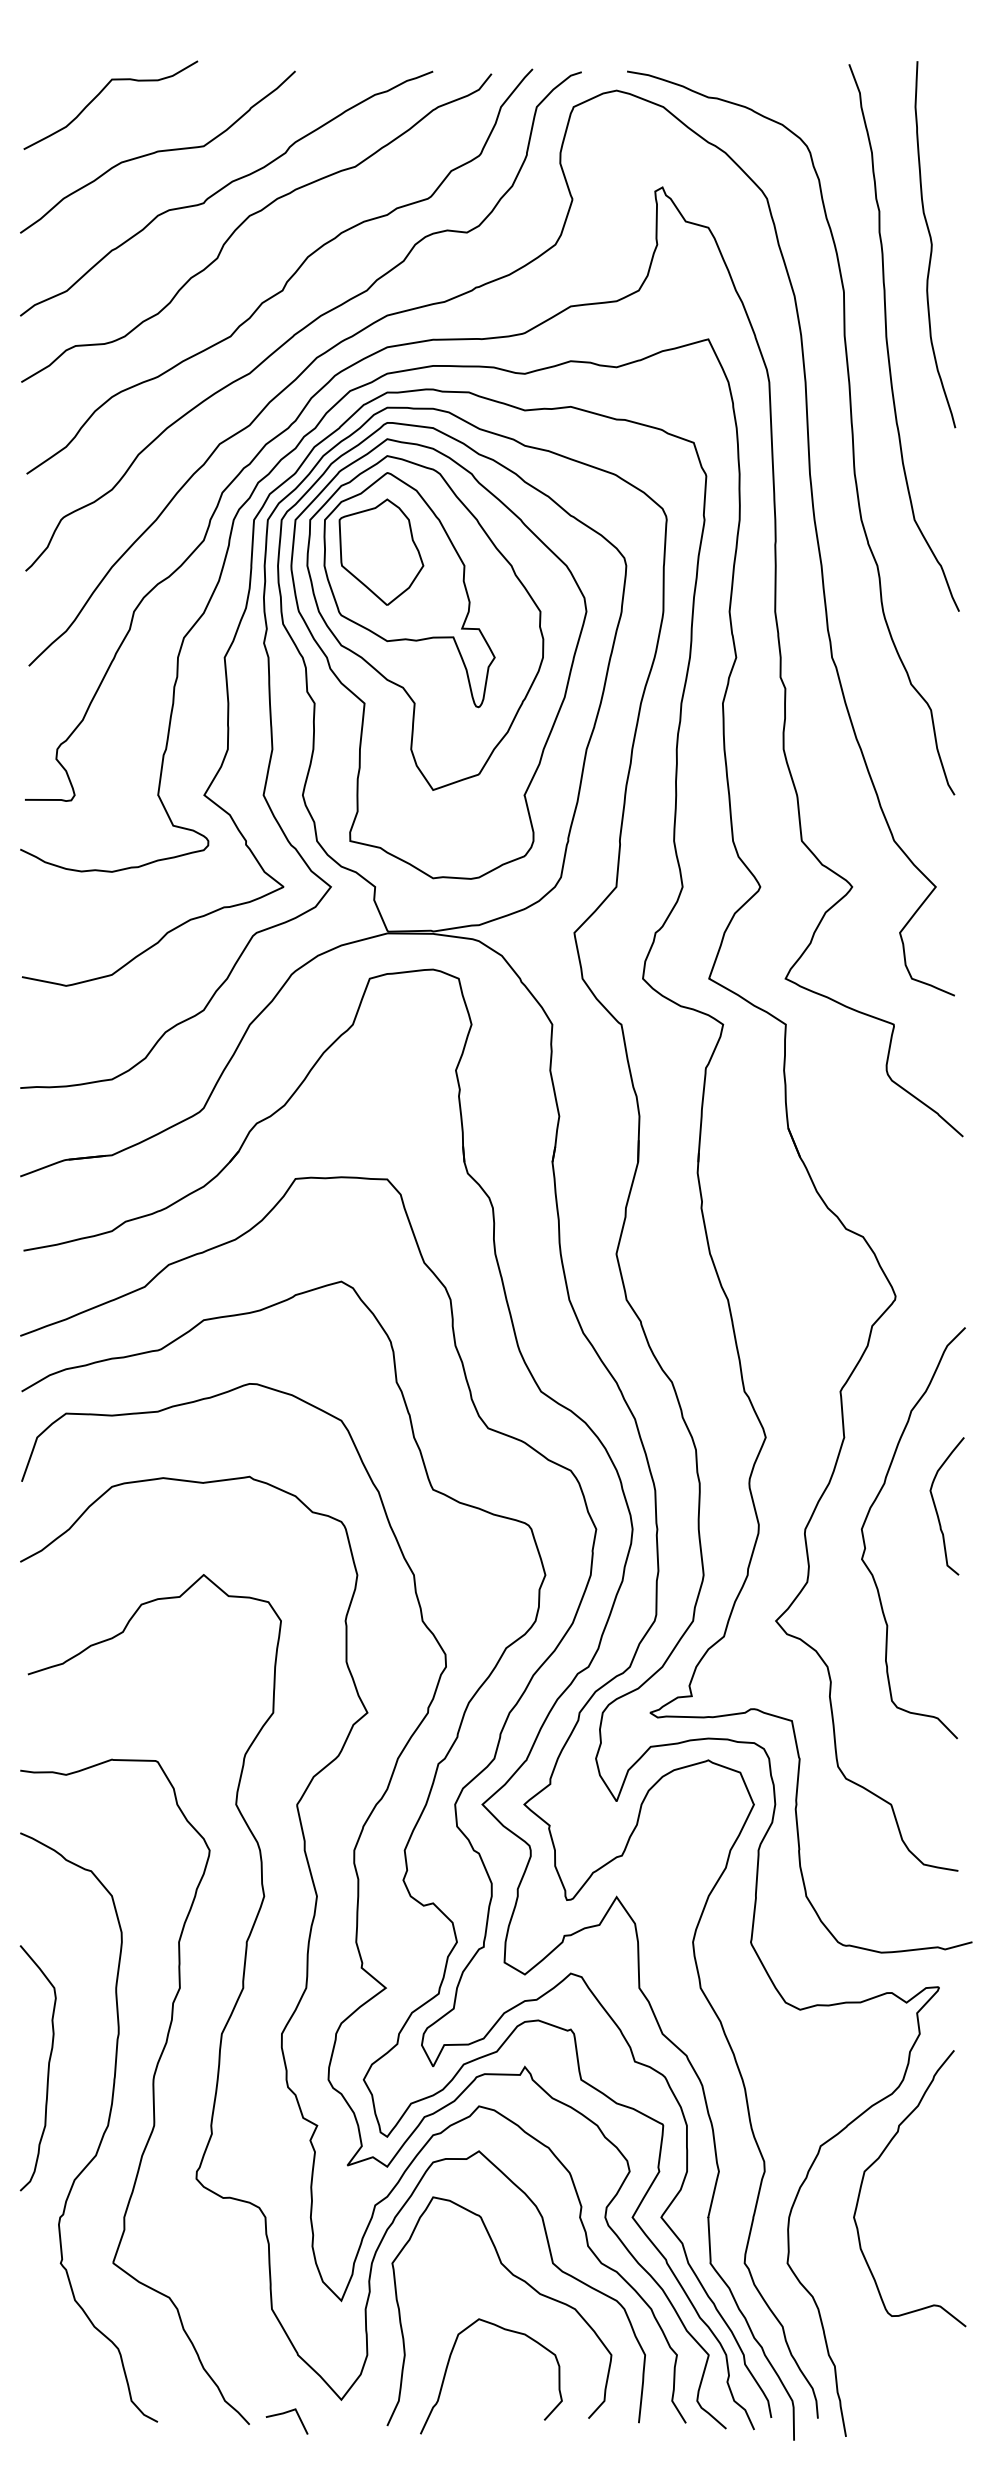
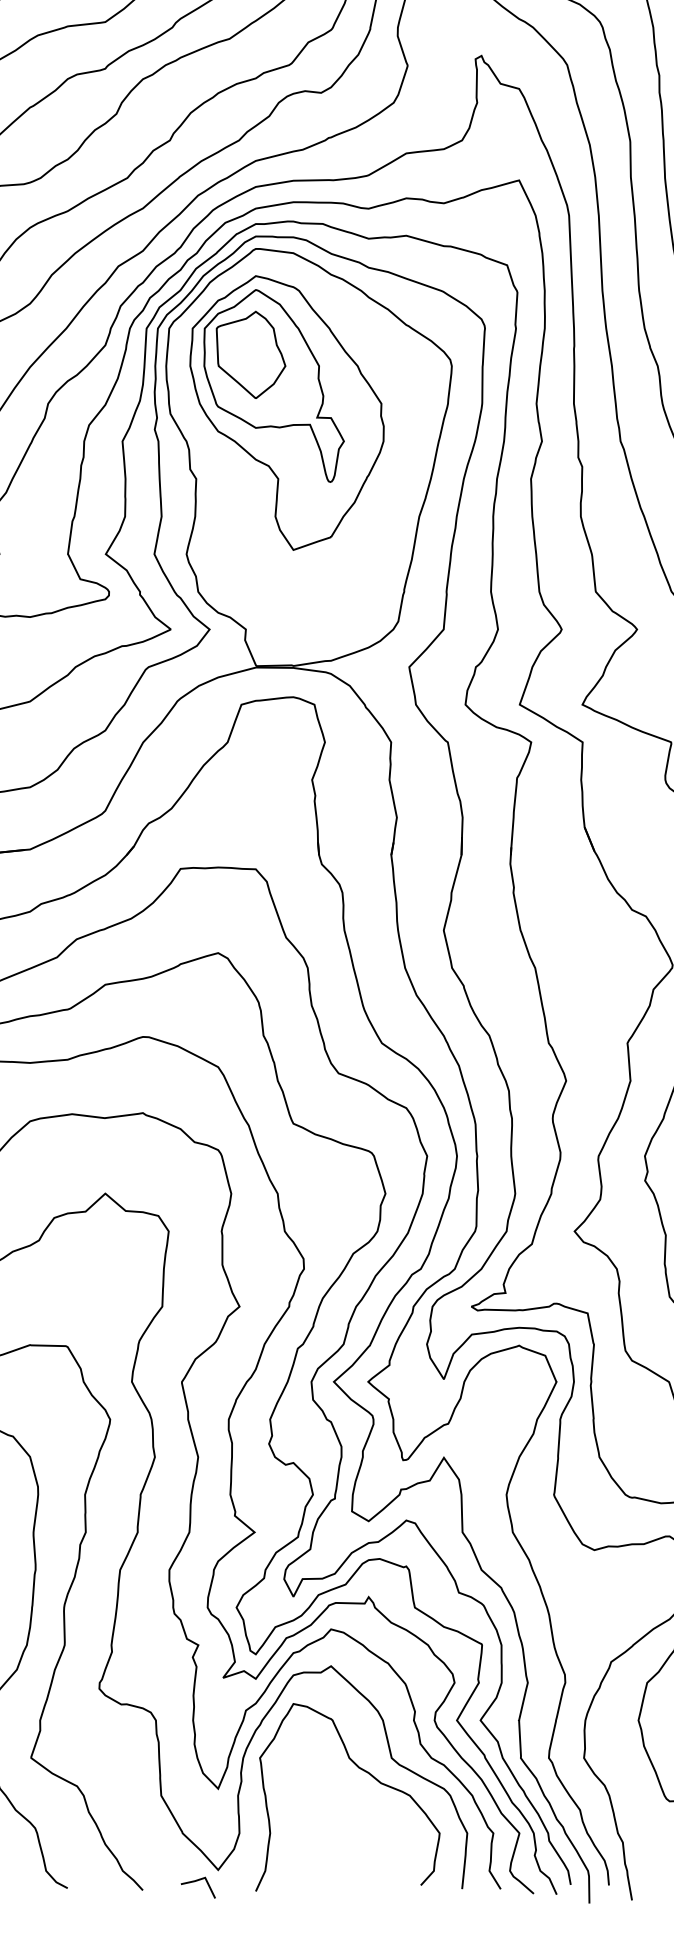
part: (438, 658) -> (297, 442), removed
curve: (448, 2366) -> (306, 1842), removed
line: (283, 2414) -> (195, 1882), moved

